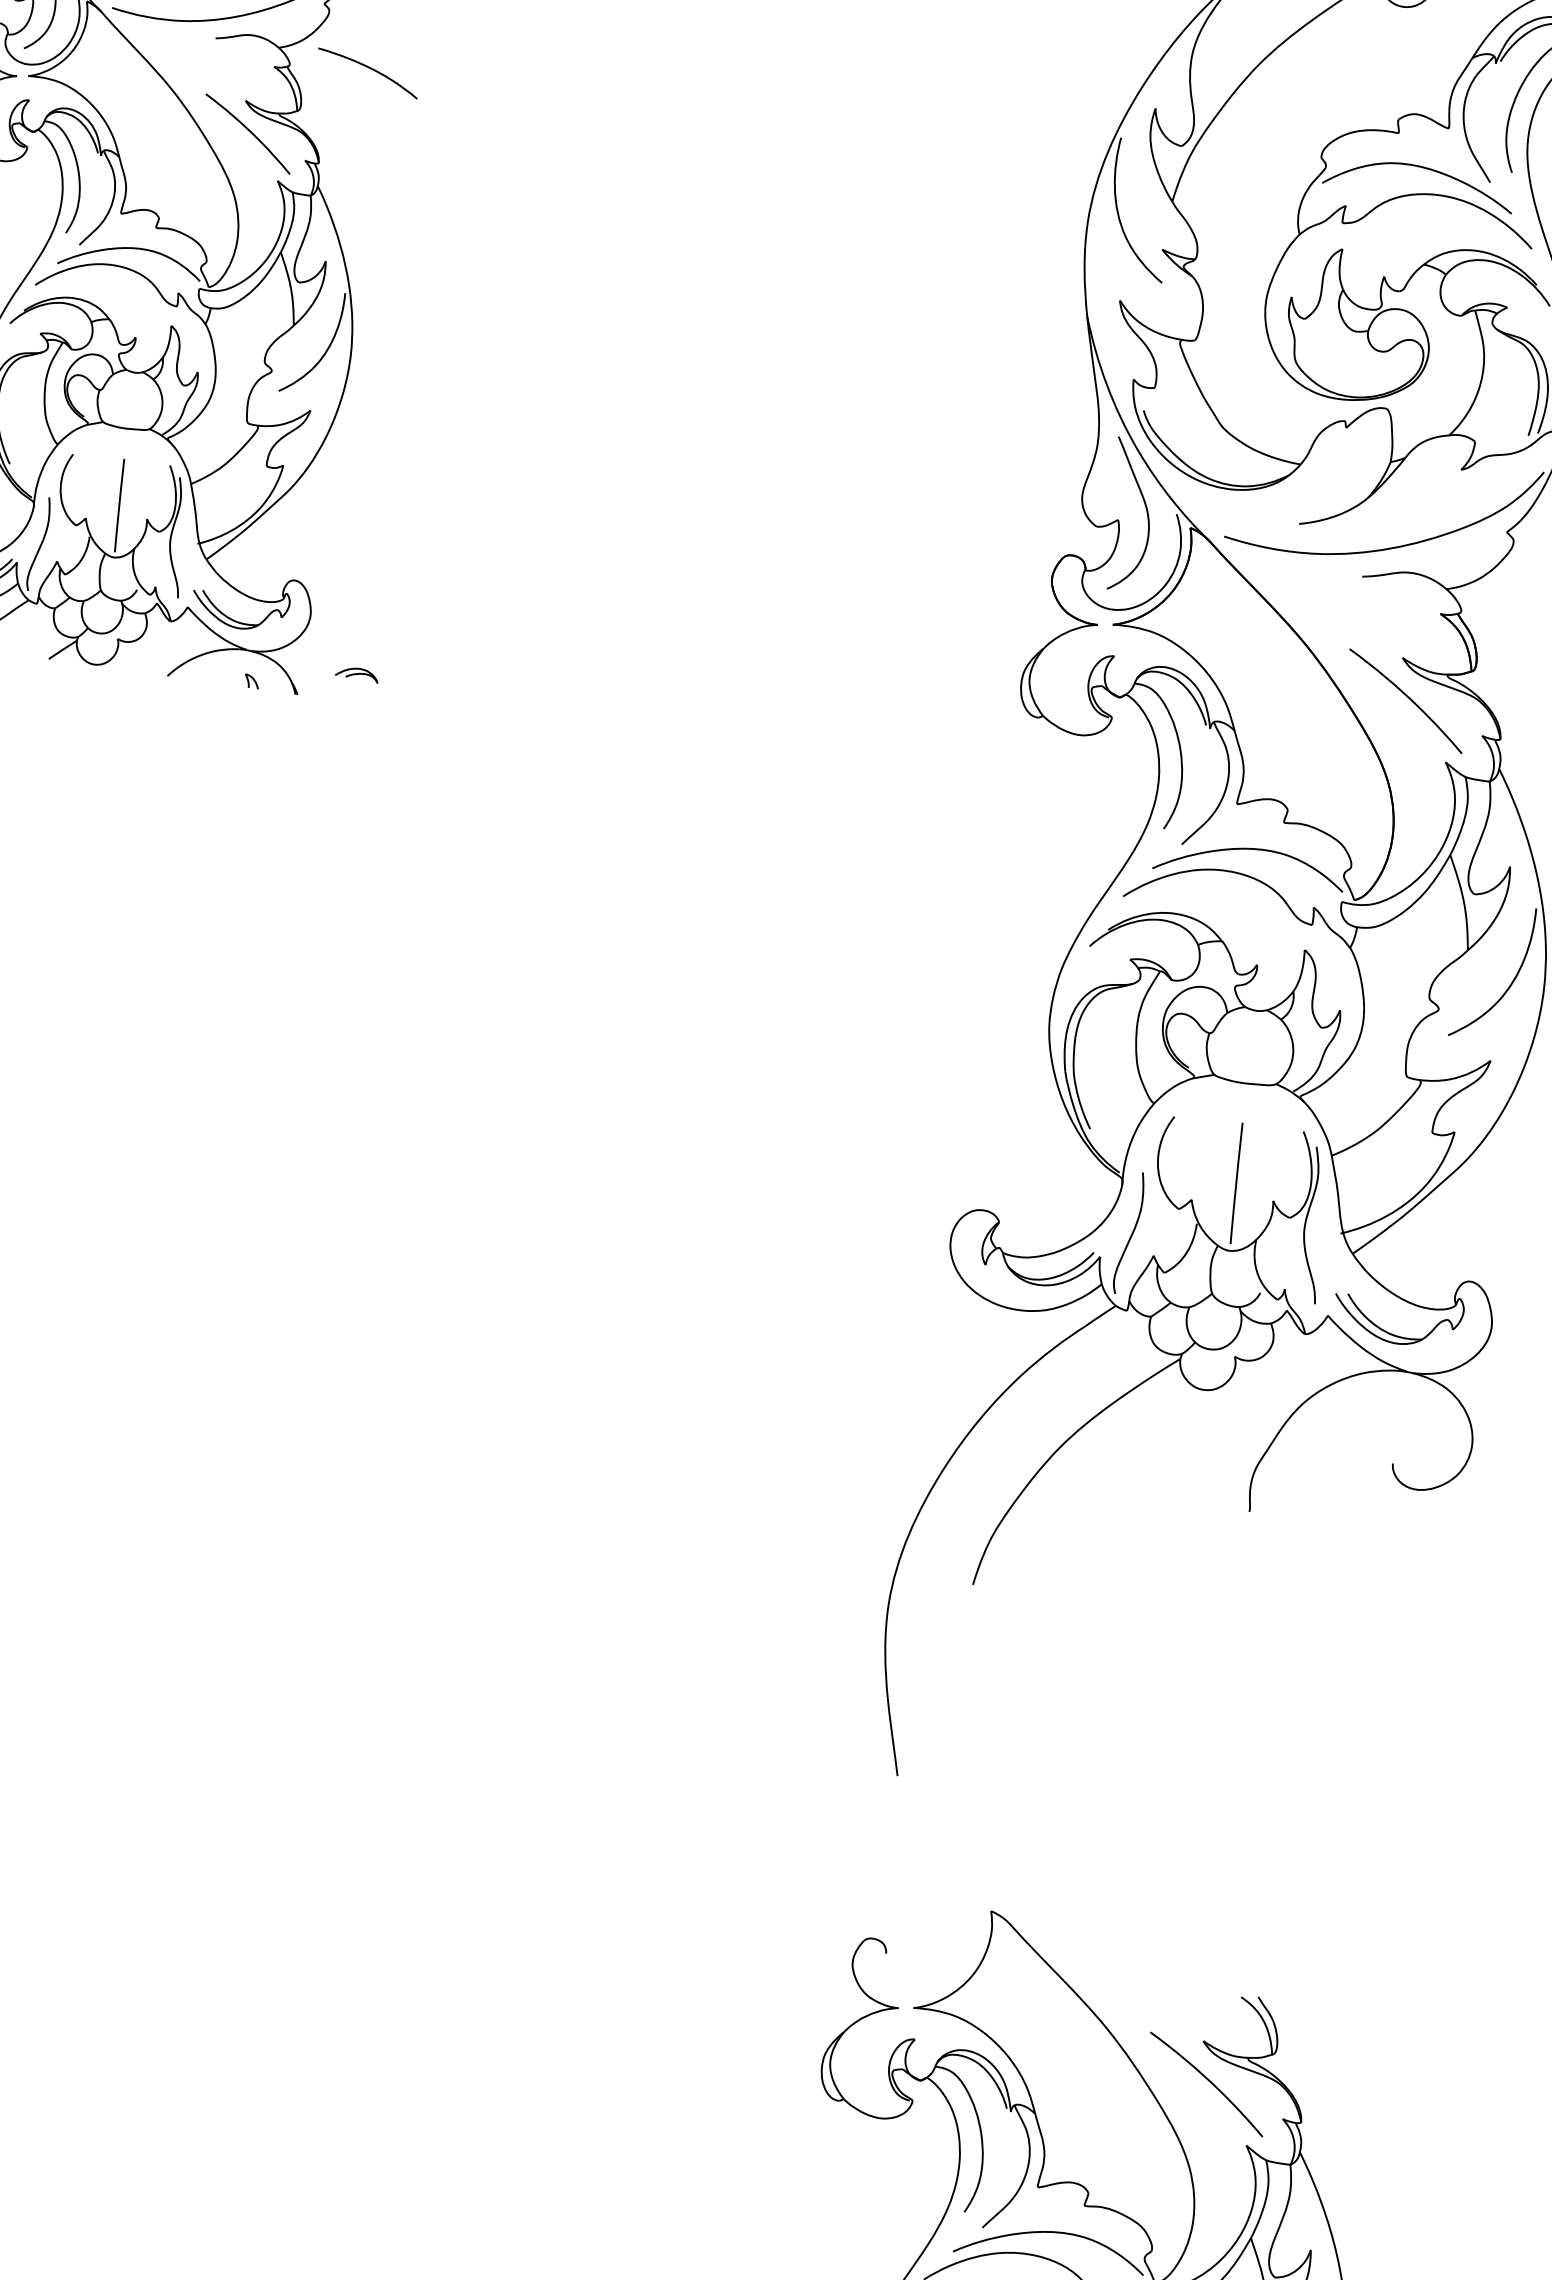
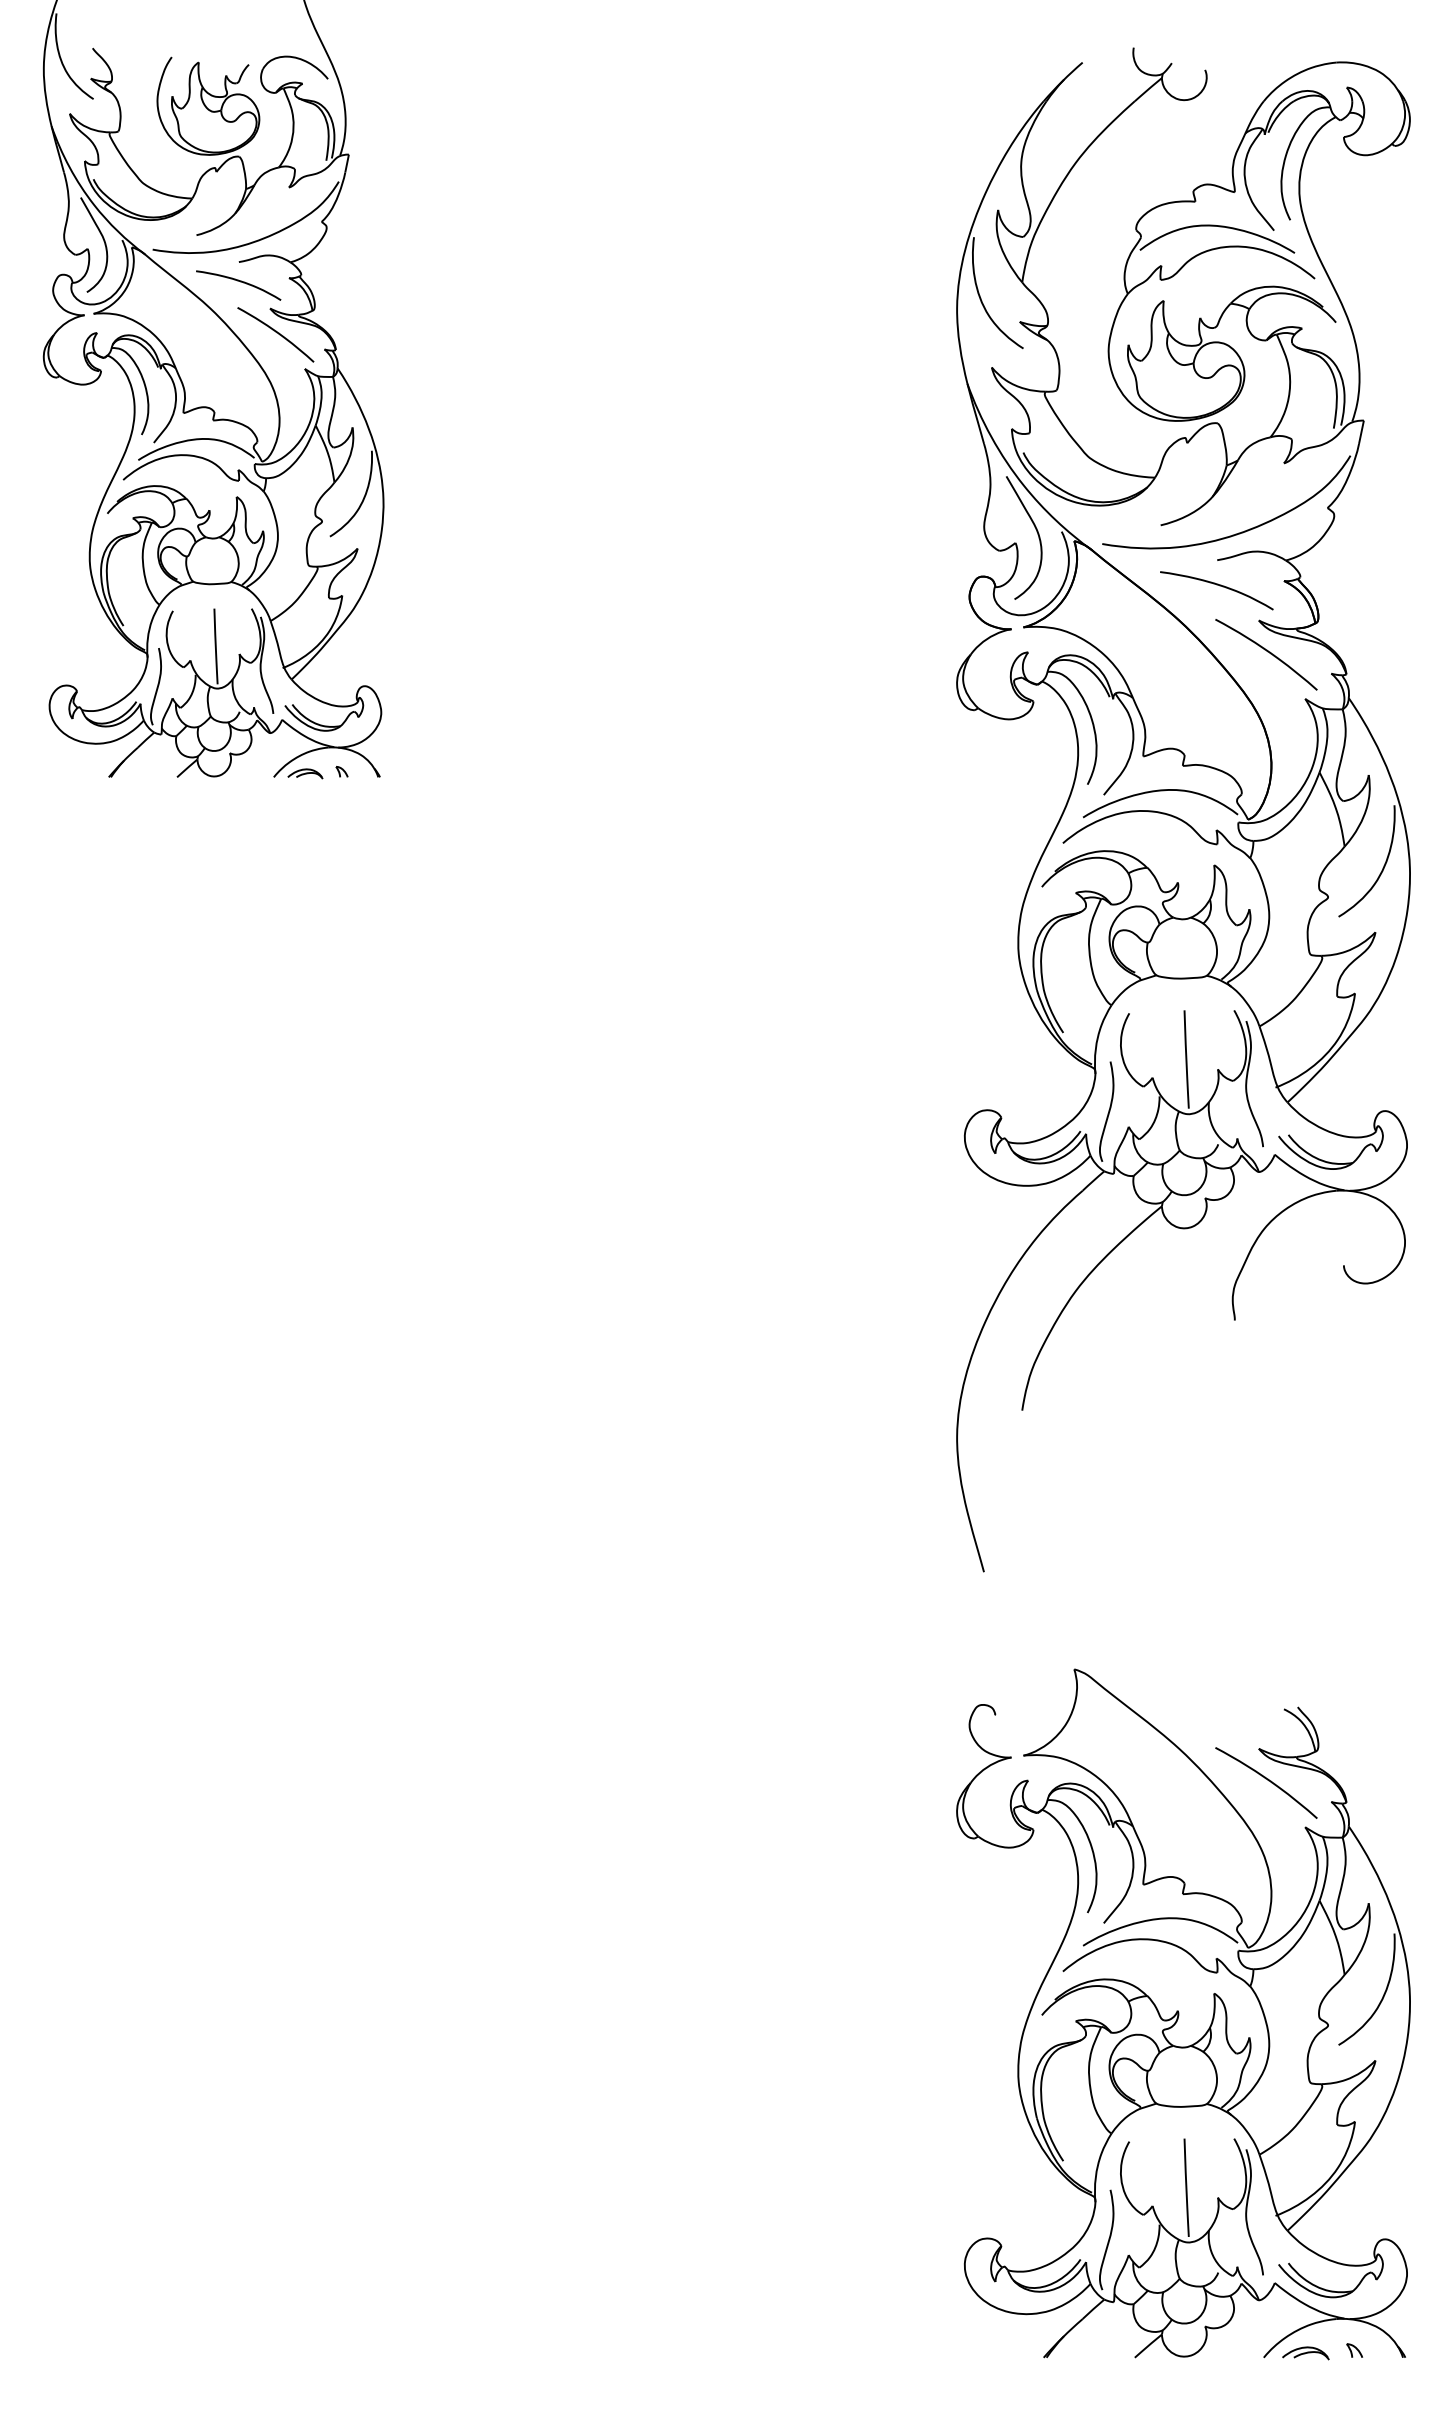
curve: (370, 69) -> (240, 282), moved
curve: (1356, 607) -> (1216, 585), added
part: (357, 673) -> (305, 773), moved

